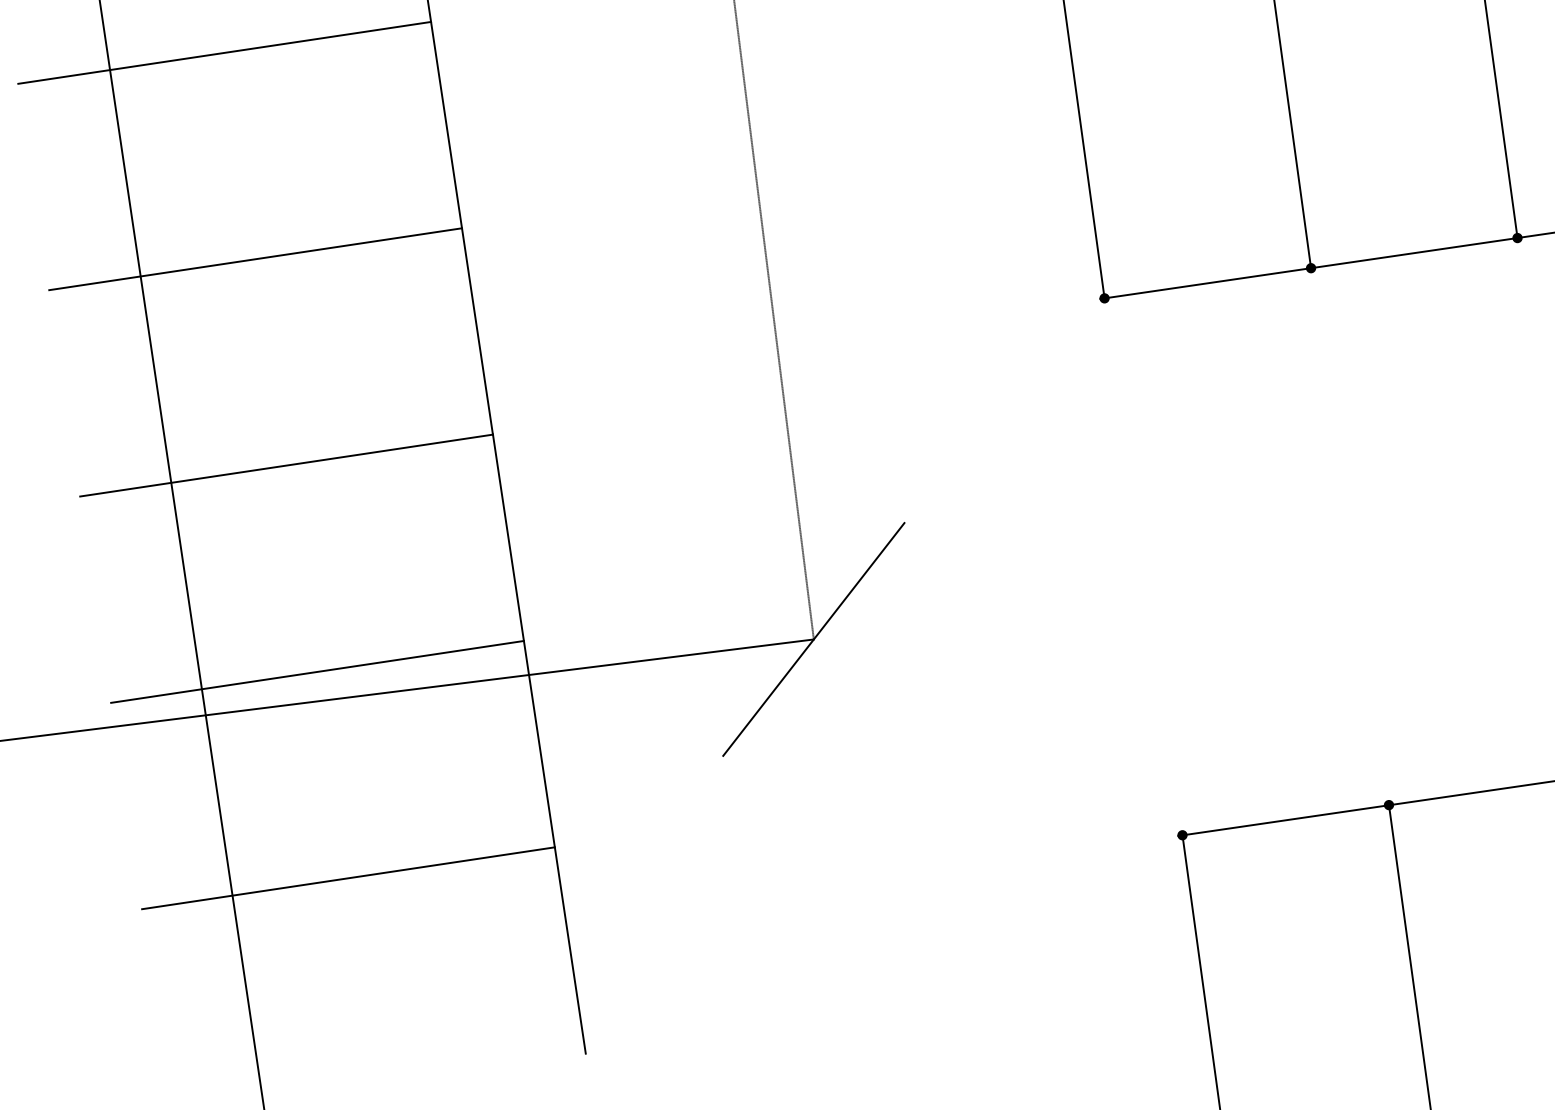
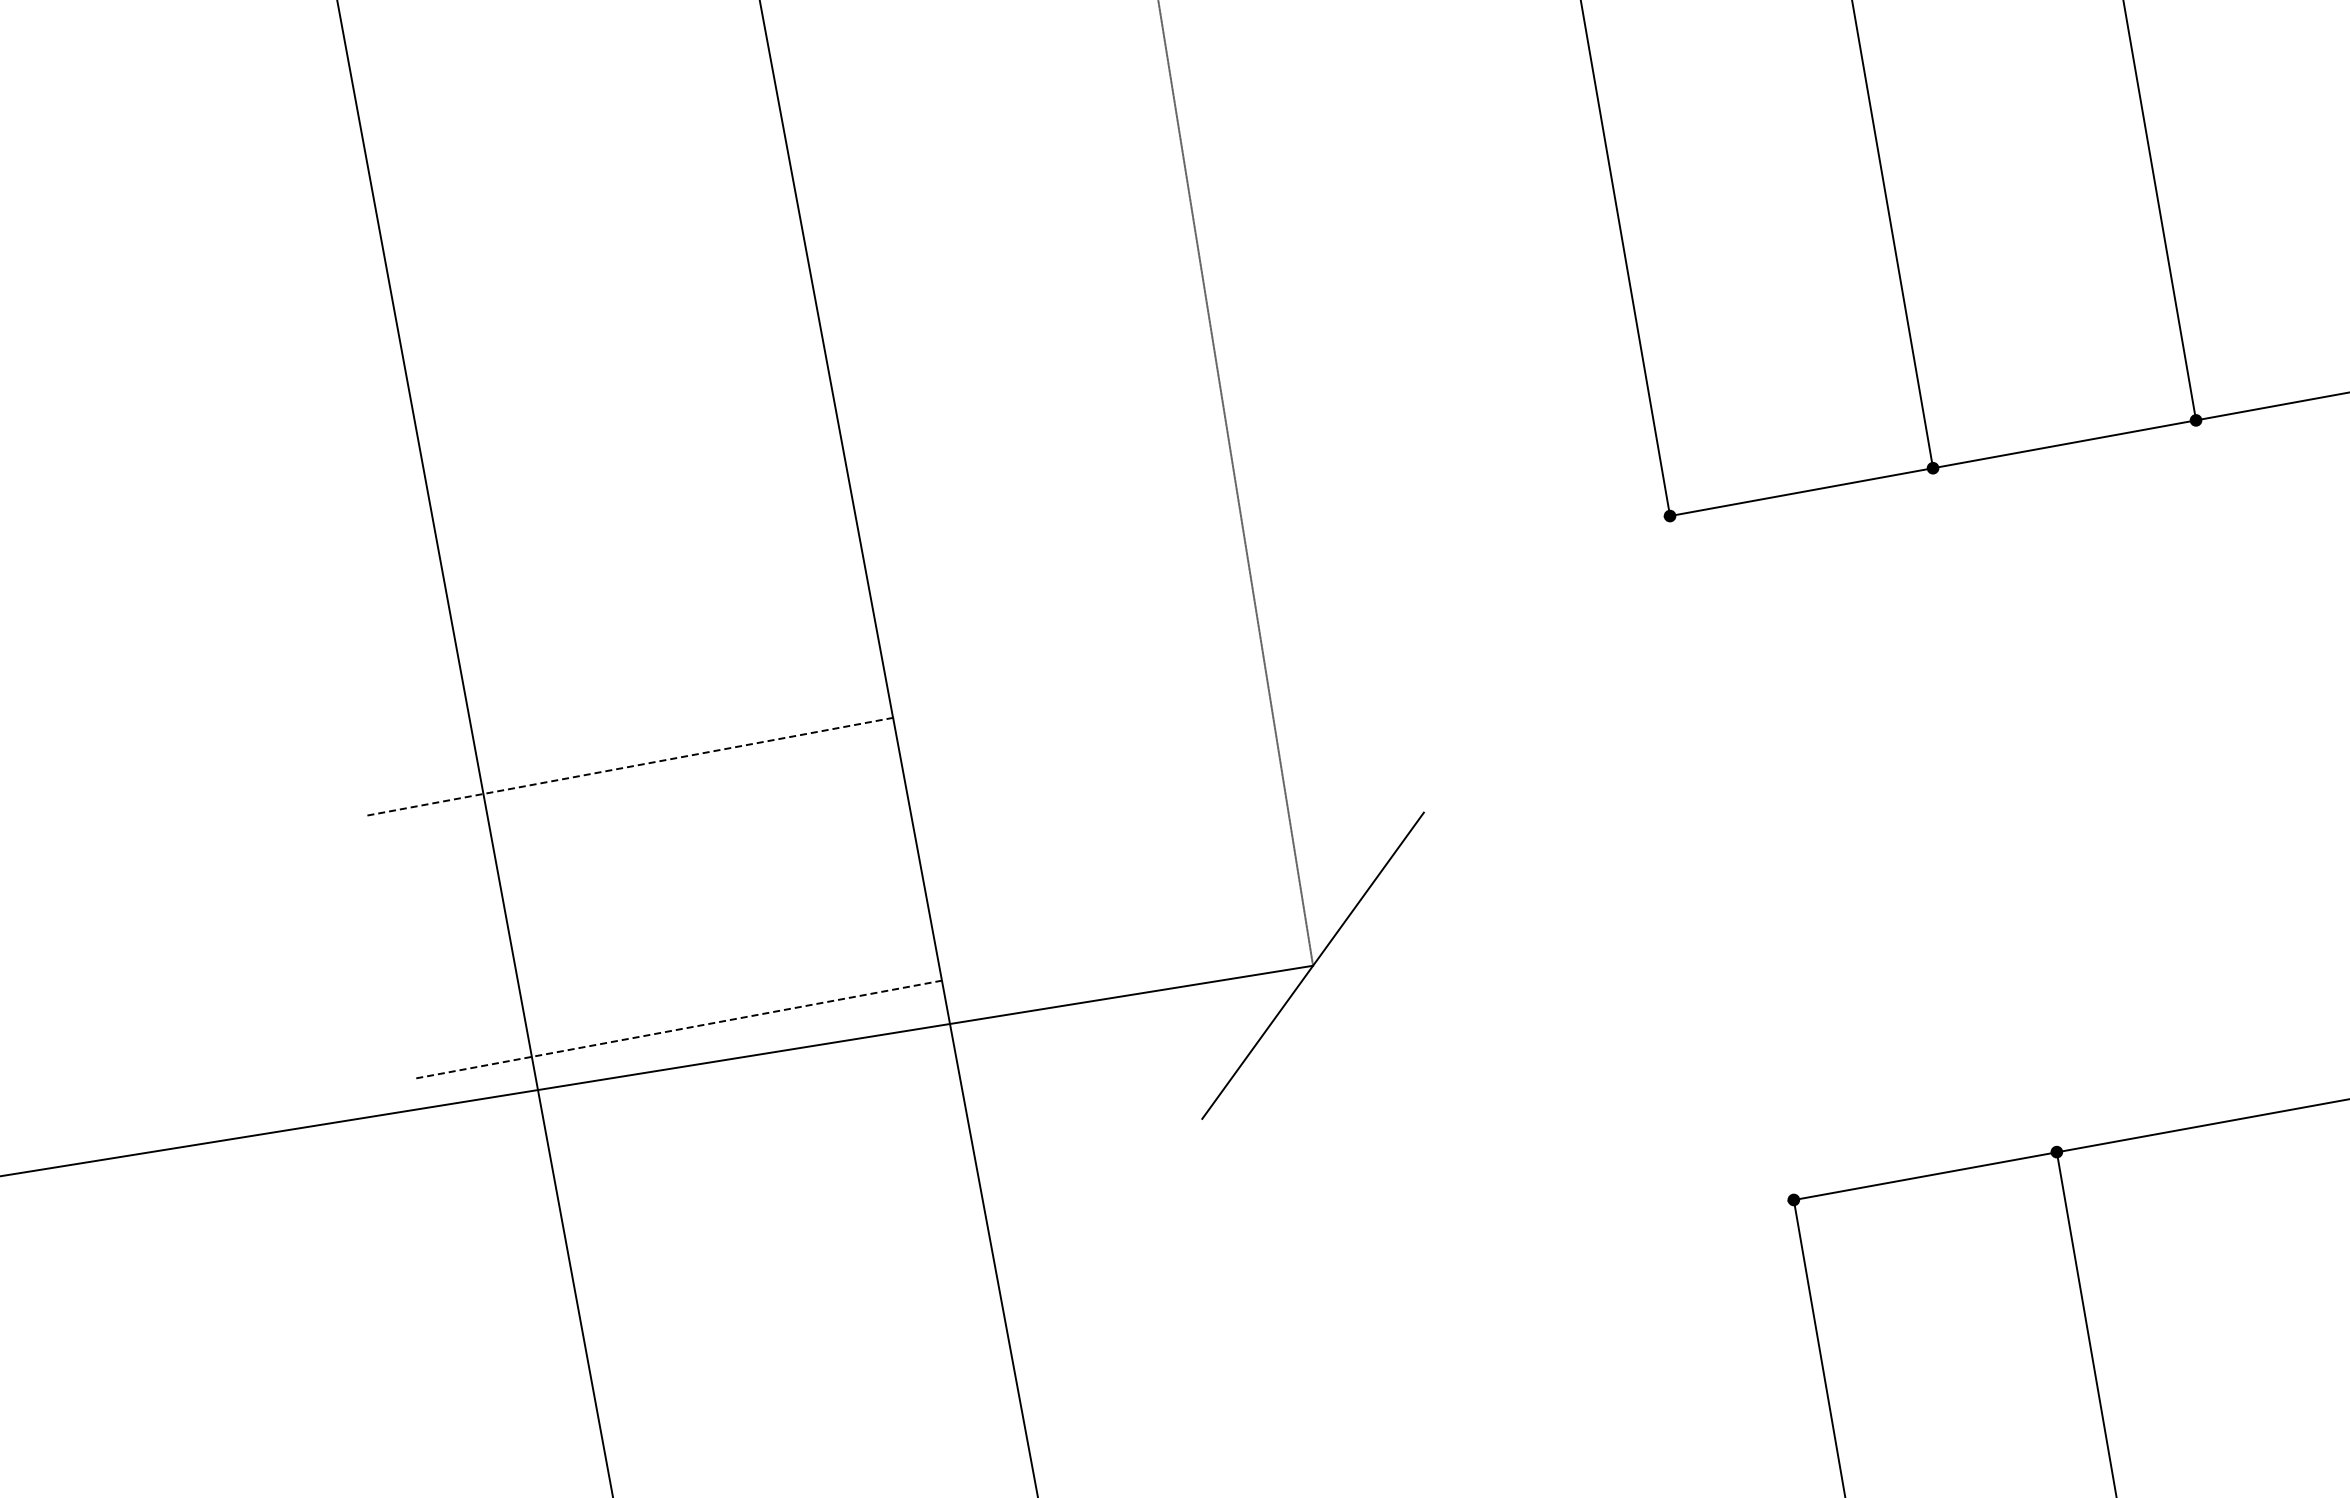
line: (224, 52) -> (532, 240), removed
line: (255, 258) -> (581, 503), removed
line: (286, 465) -> (630, 766), solid -> dashed
line: (317, 671) -> (679, 1029), solid -> dashed
line: (348, 878) -> (727, 1292), removed

